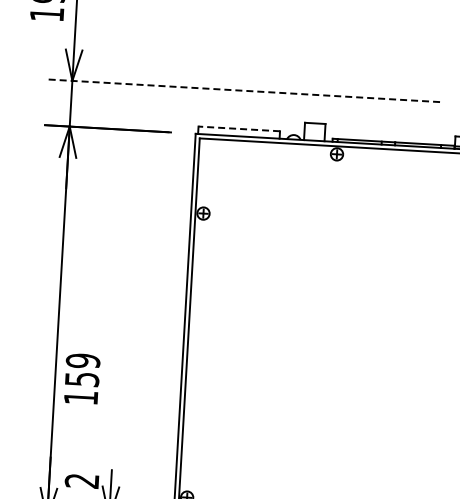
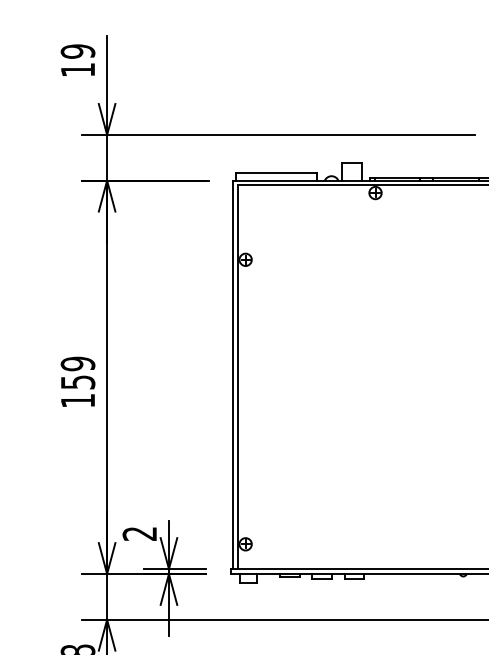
line: (243, 90) -> (278, 134), dashed -> solid
line: (239, 129) -> (276, 173), dashed -> solid
text: (81, 378) -> (77, 381), moved

